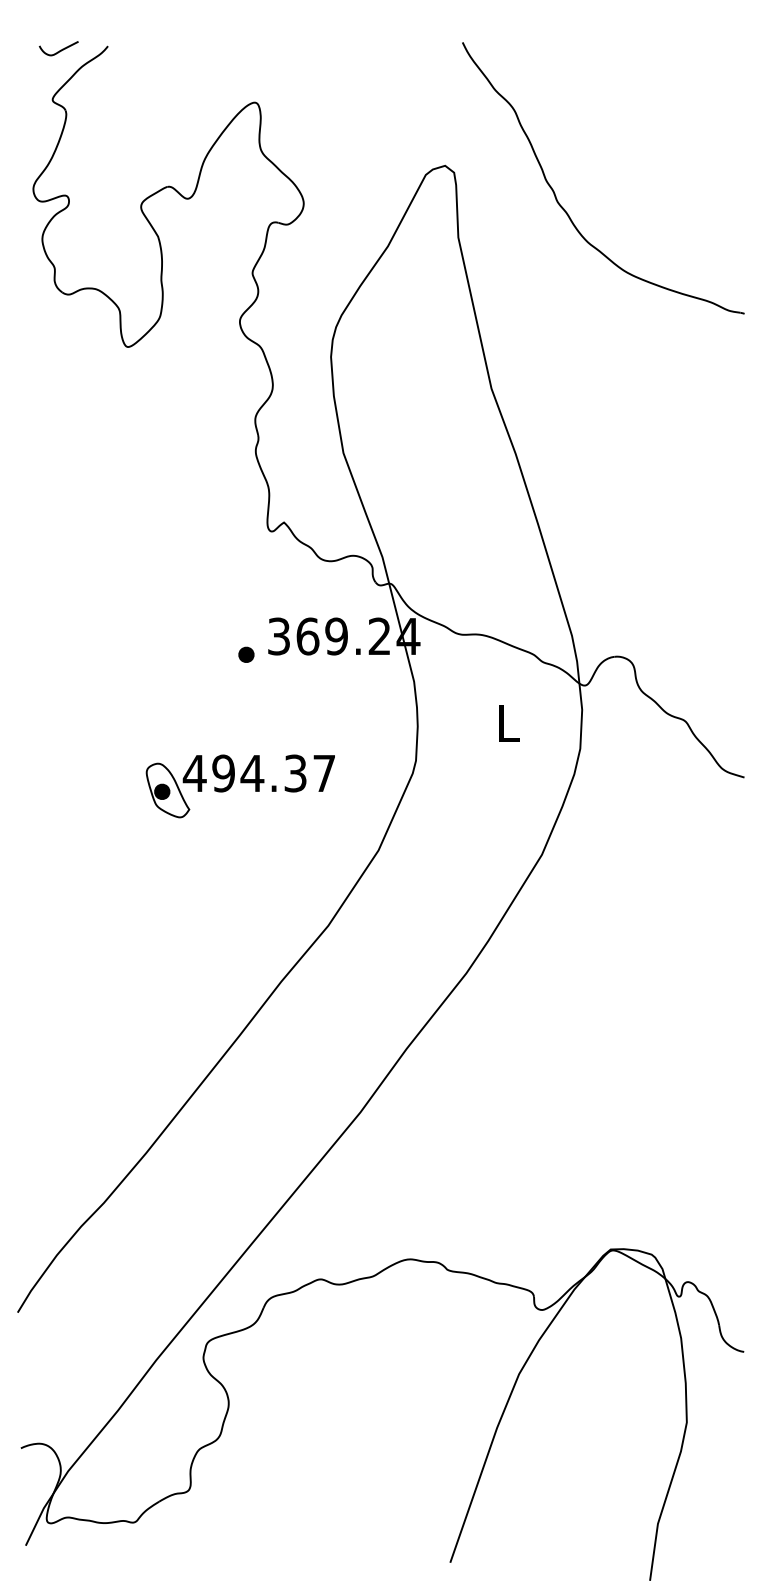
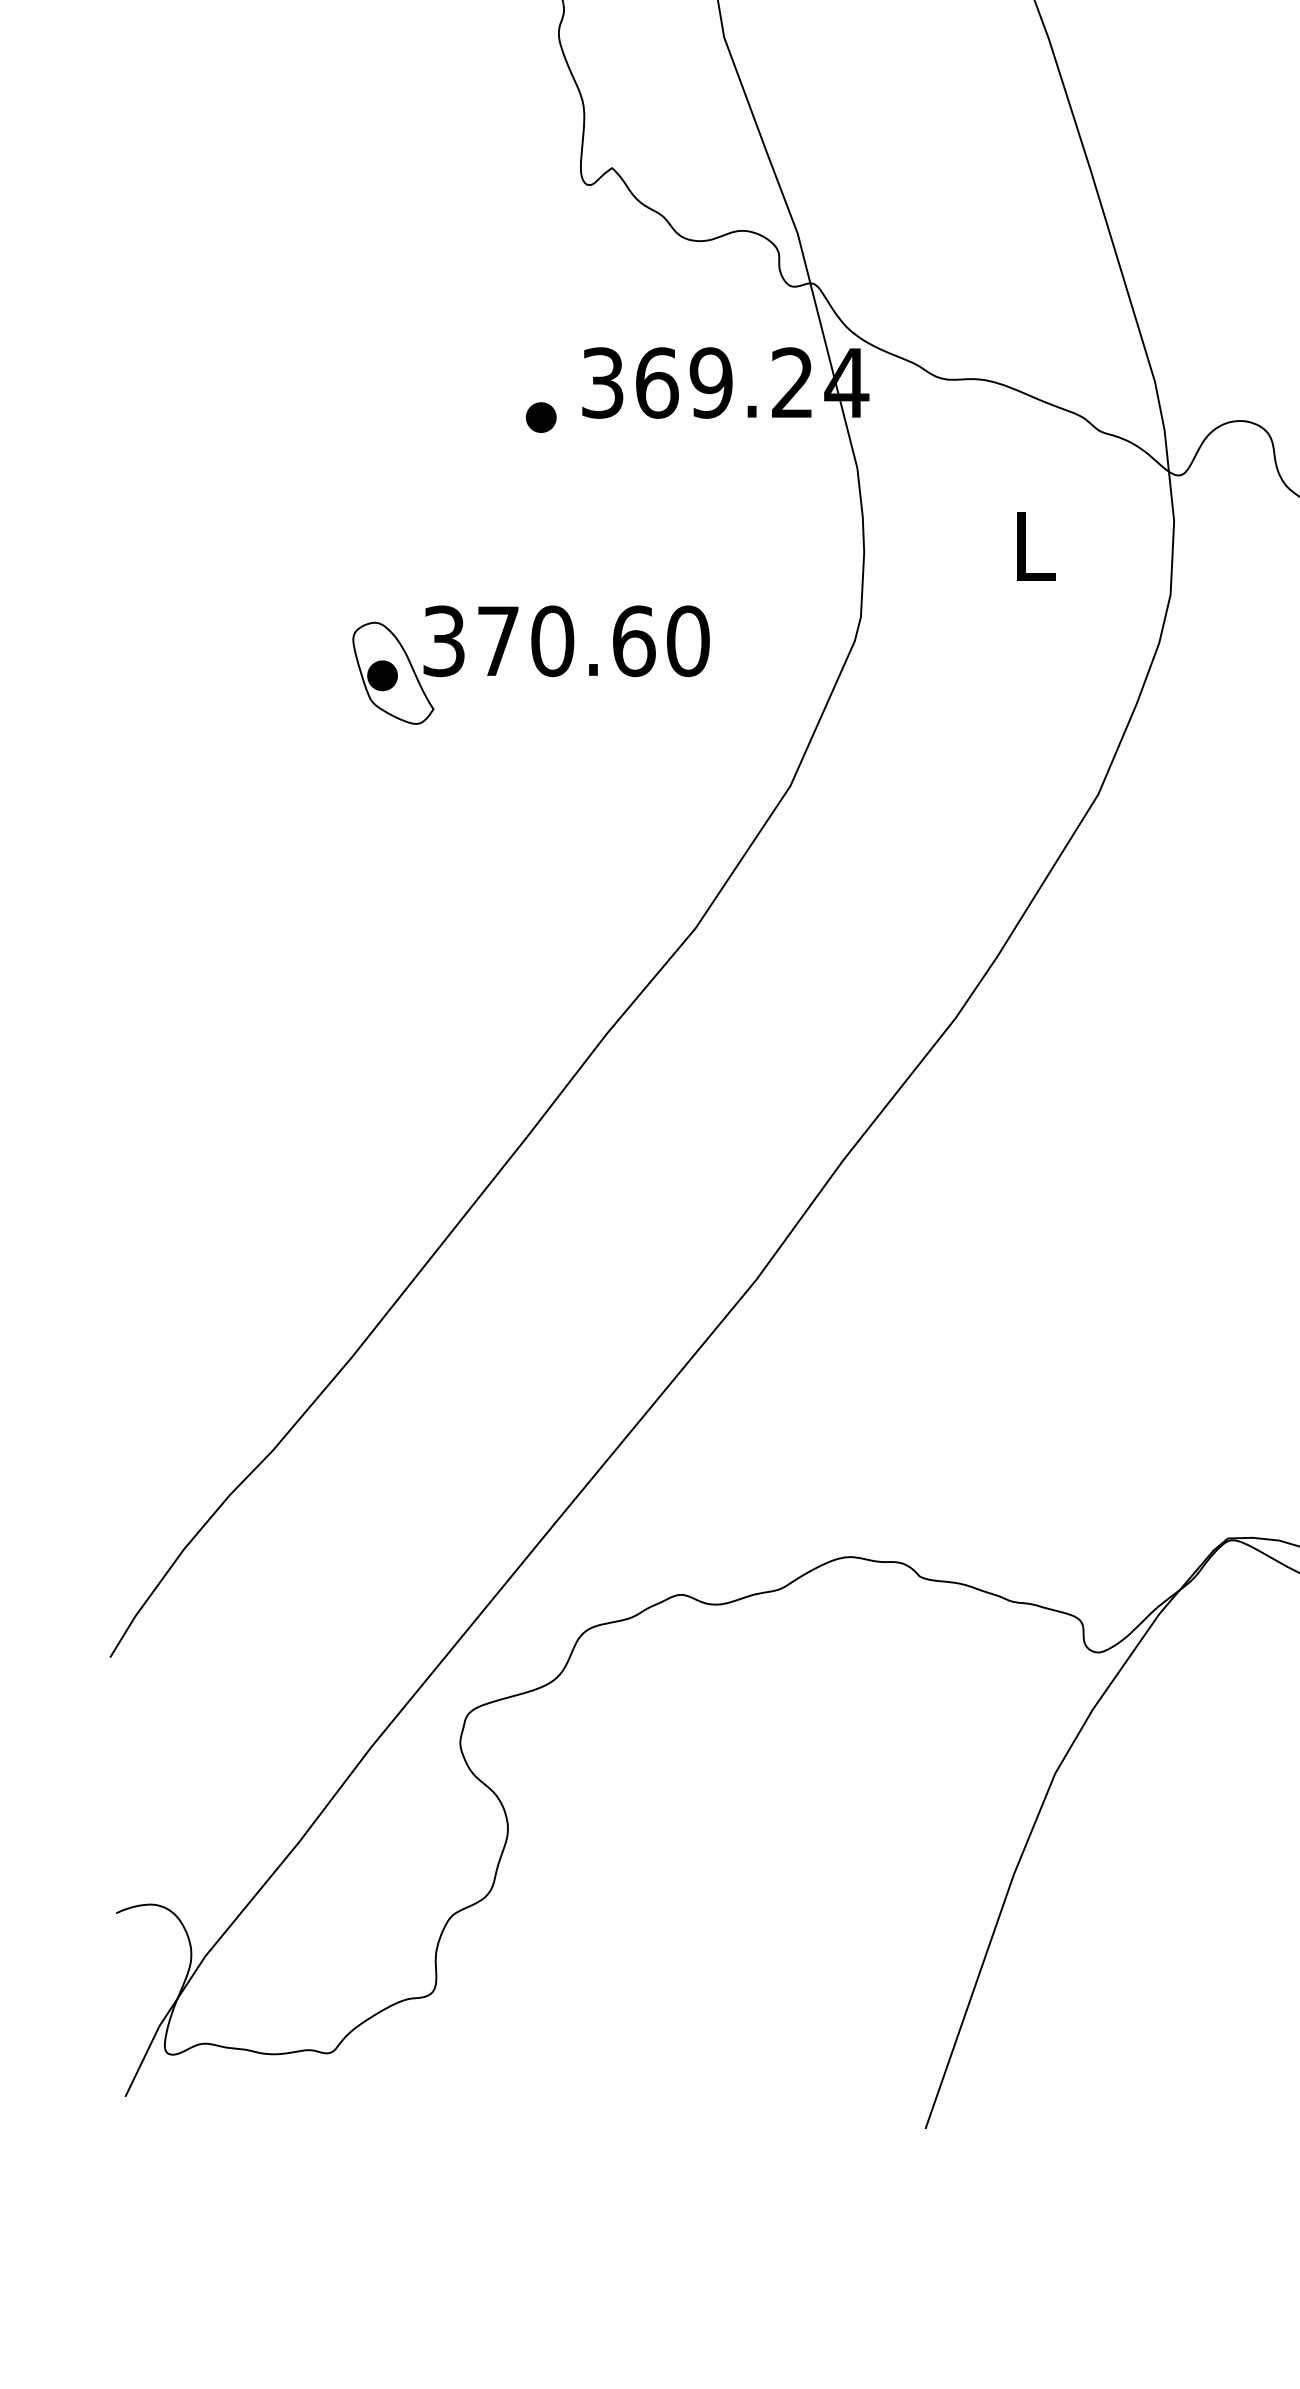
text: (258, 773) -> (563, 641), 494.37 -> 370.60

